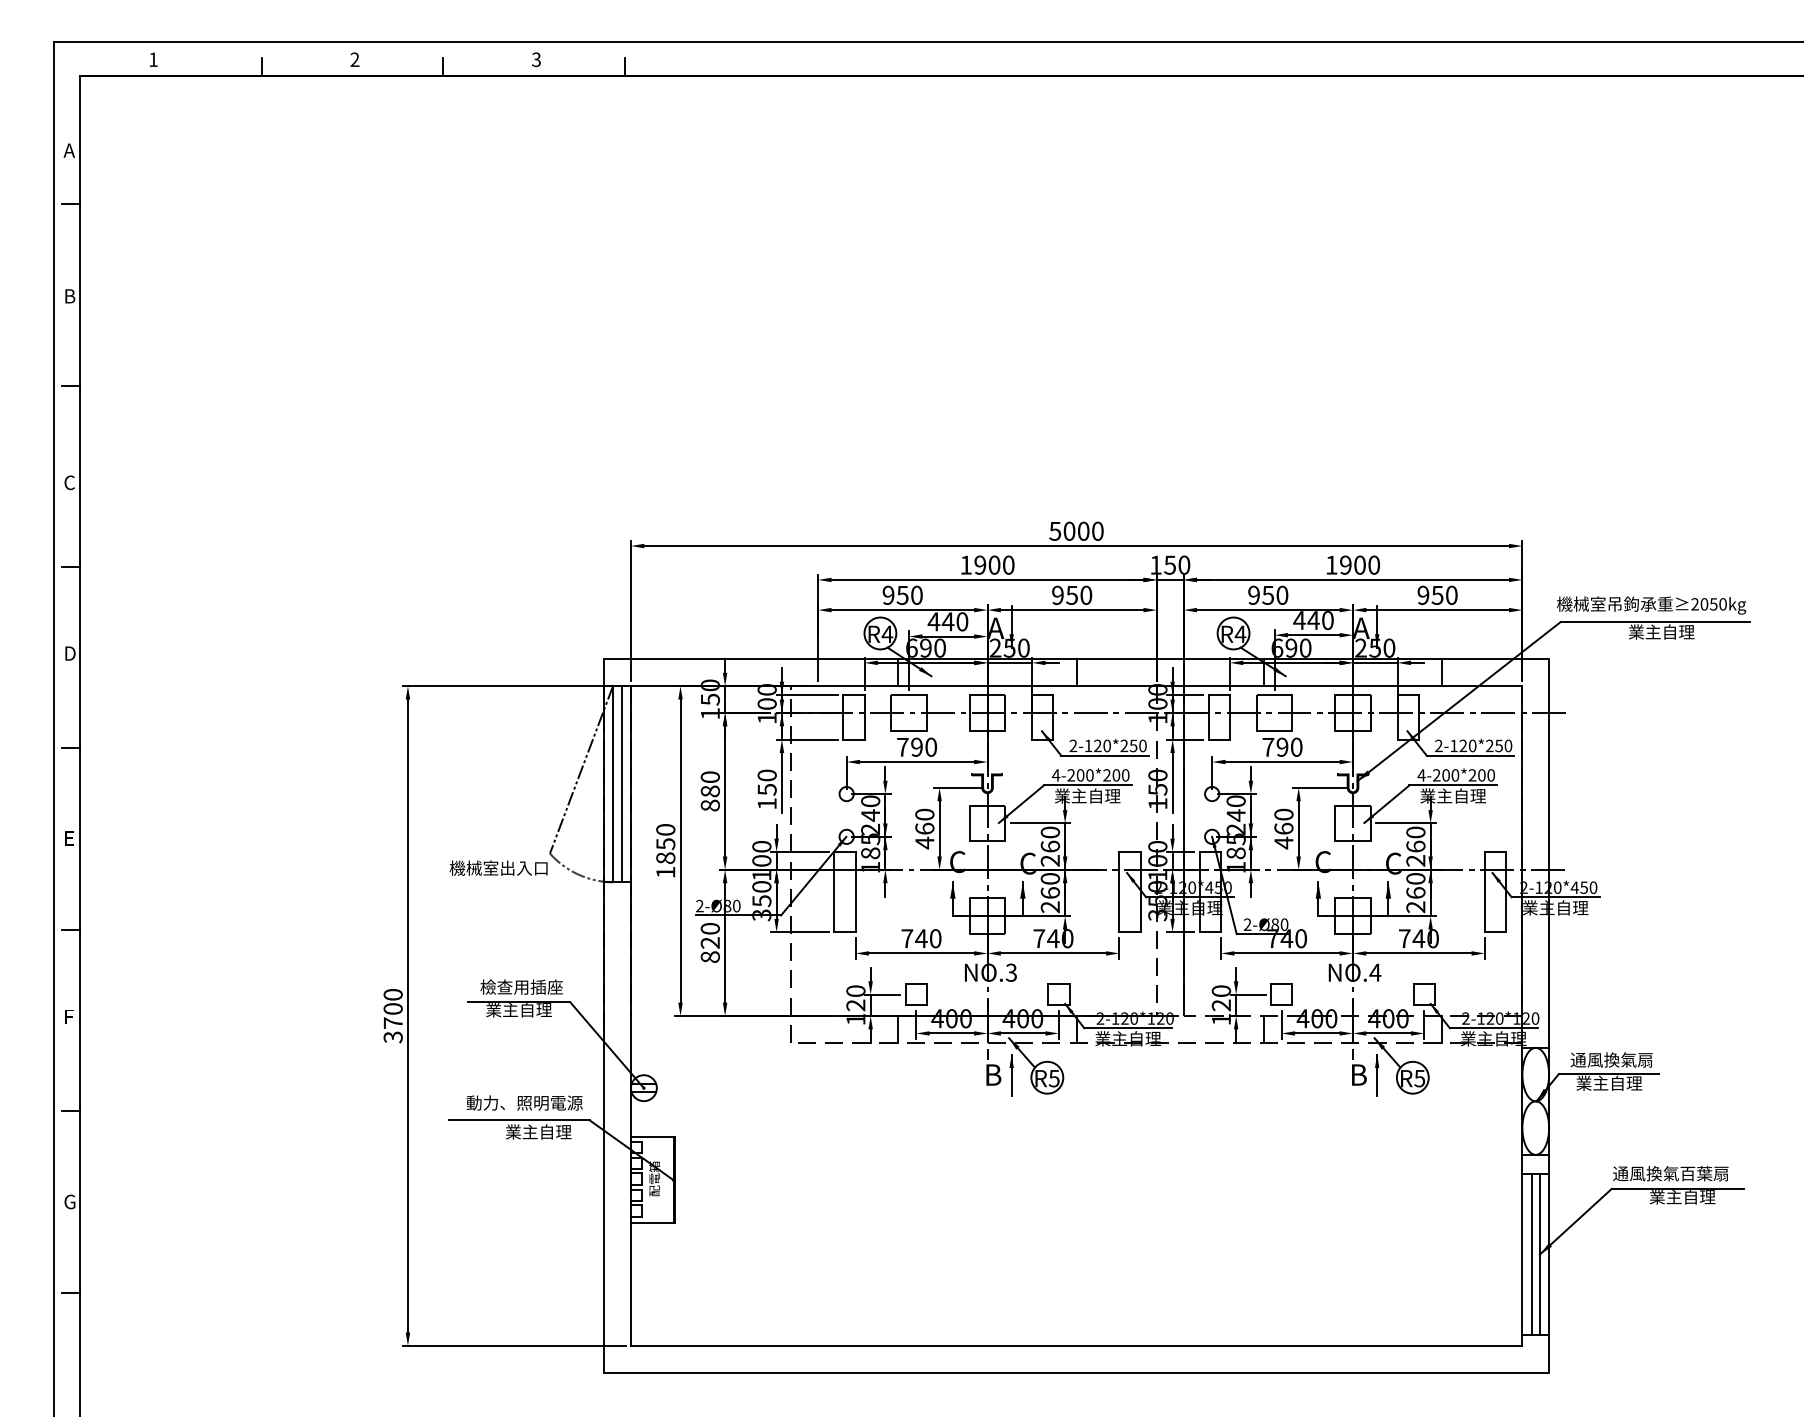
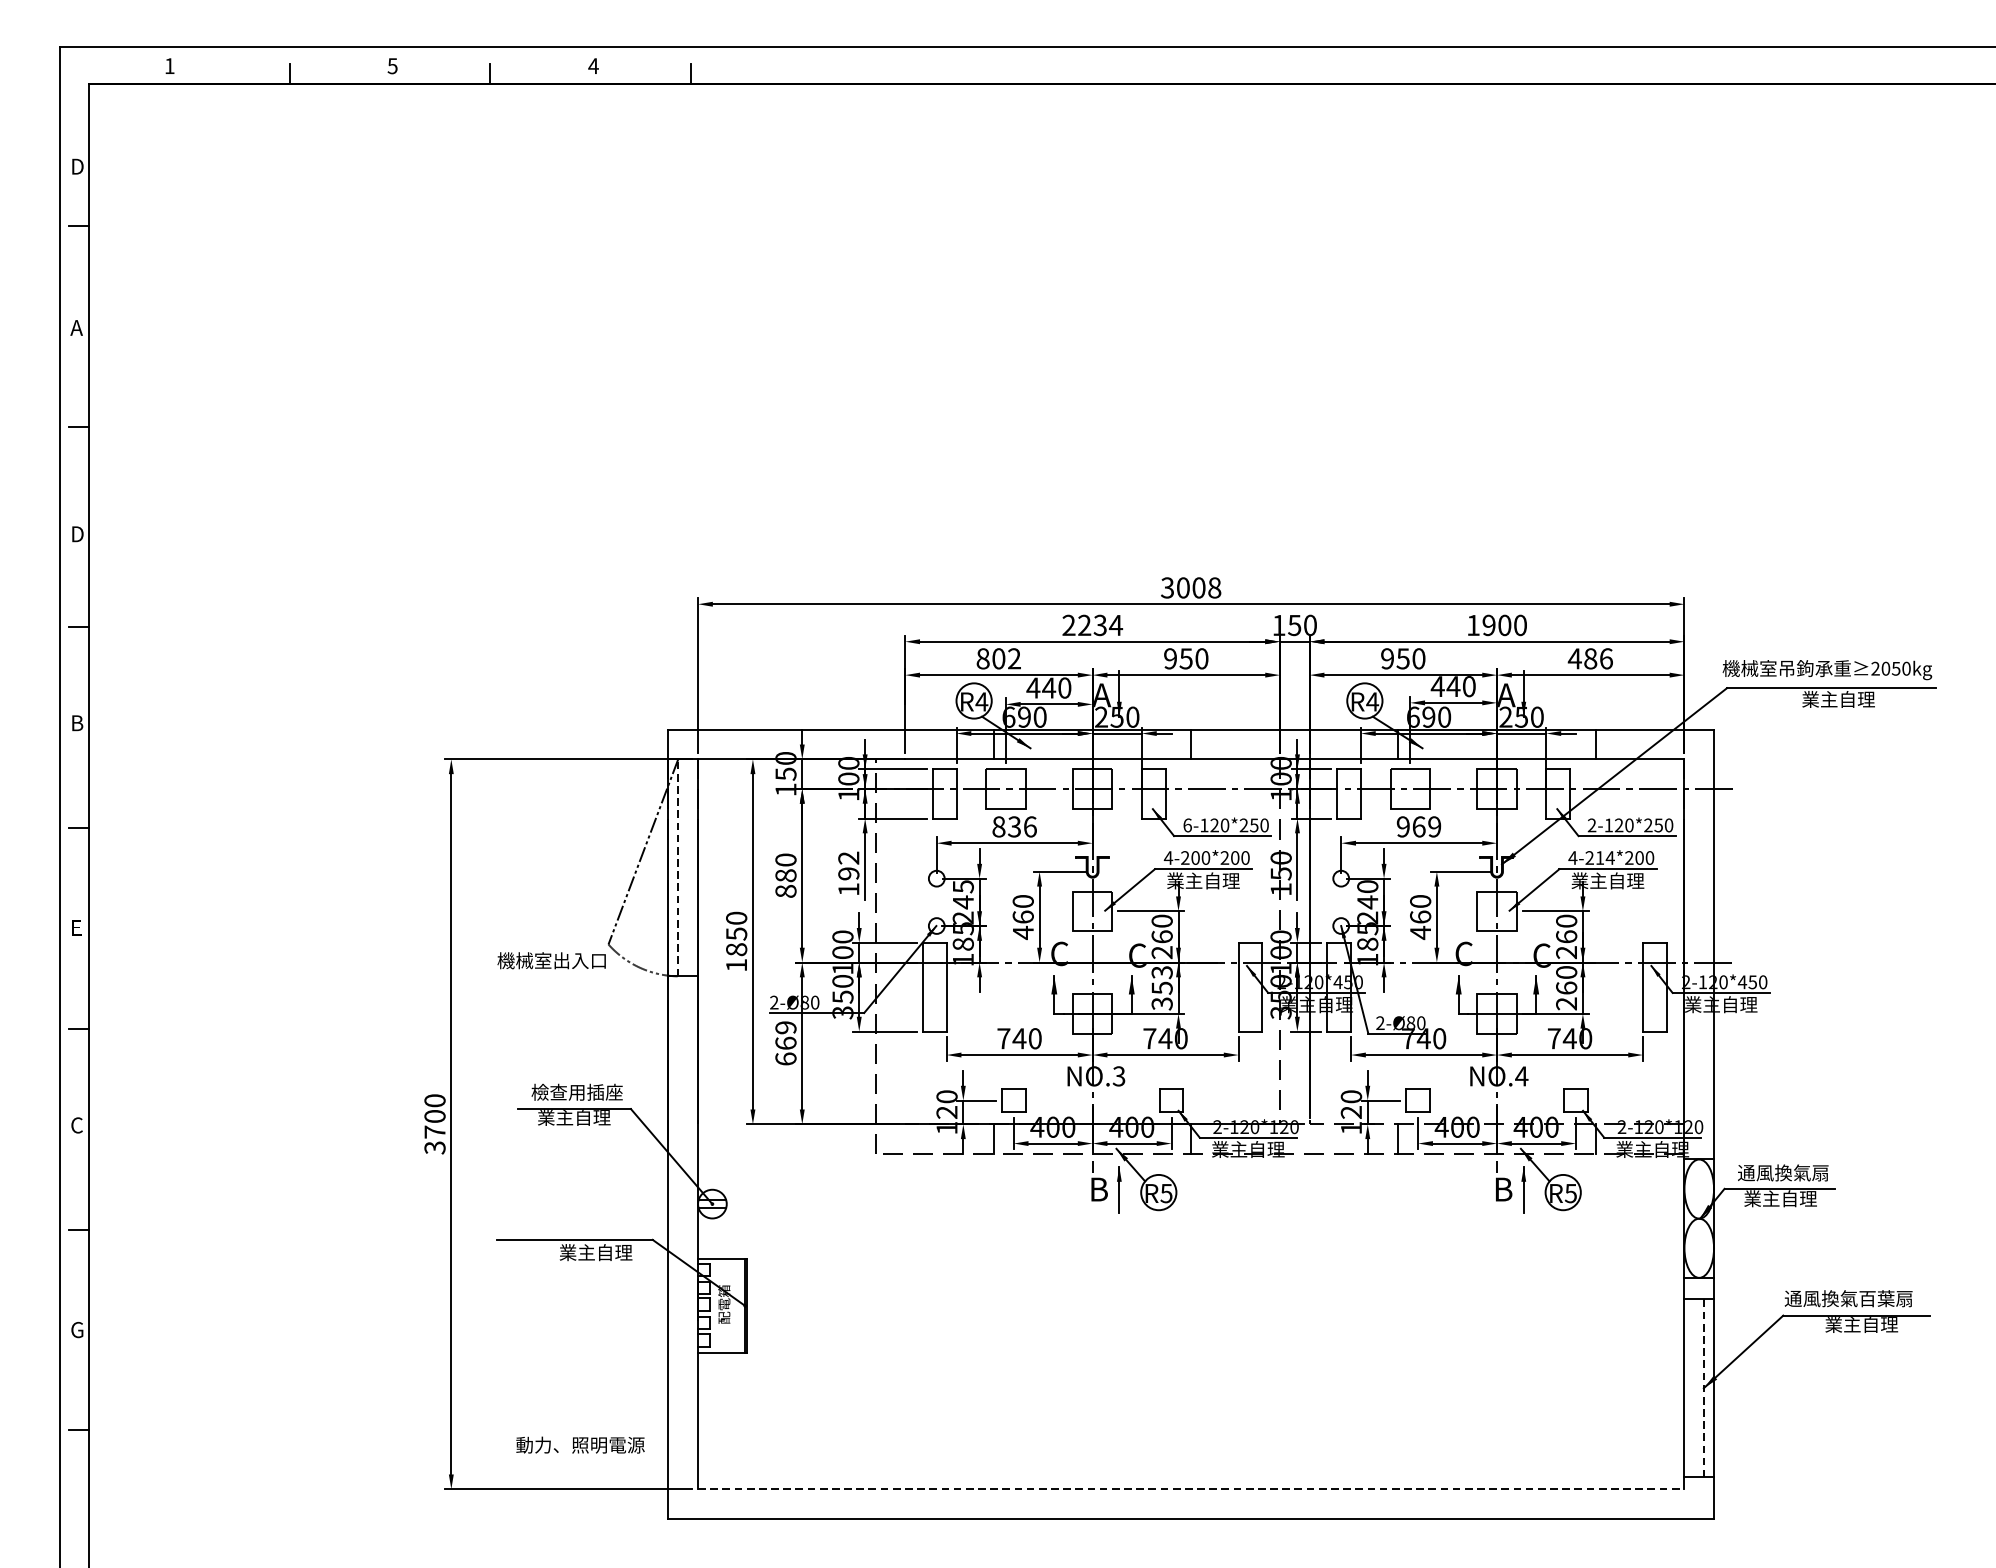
text: (354, 59) -> (392, 65), 2 -> 5
text: (536, 59) -> (593, 65), 3 -> 4
text: (69, 150) -> (76, 166), A -> D
text: (69, 296) -> (76, 328), B -> A
text: (69, 482) -> (76, 533), C -> D
text: (1076, 530) -> (1191, 587), 5000 -> 3008
text: (987, 564) -> (1092, 624), 1900 -> 2234
text: (902, 594) -> (998, 657), 950 -> 802
text: (1437, 594) -> (1590, 657), 950 -> 486
text: (71, 653) -> (79, 723), D -> B
text: (1073, 745) -> (1187, 824), 2-120*250 -> 6-120*250
text: (917, 746) -> (1015, 826), 790 -> 836
text: (1282, 746) -> (1419, 826), 790 -> 969
text: (1450, 775) -> (1604, 858), 4-200*200 -> 4-214*200
text: (766, 782) -> (848, 865), 150 -> 192
line: (613, 783) -> (678, 866), solid -> dashed
line: (621, 784) -> (687, 868), removed
text: (870, 801) -> (963, 886), 240 -> 245
text: (1050, 893) -> (1162, 988), 260 -> 353
text: (709, 942) -> (784, 1042), 820 -> 669
text: (69, 1016) -> (76, 1124), F -> C
text: (524, 1102) -> (580, 1444), moved
line: (1531, 1254) -> (1694, 1388), removed
line: (1539, 1255) -> (1703, 1389), solid -> dashed
line: (1076, 1345) -> (1191, 1488), solid -> dashed

